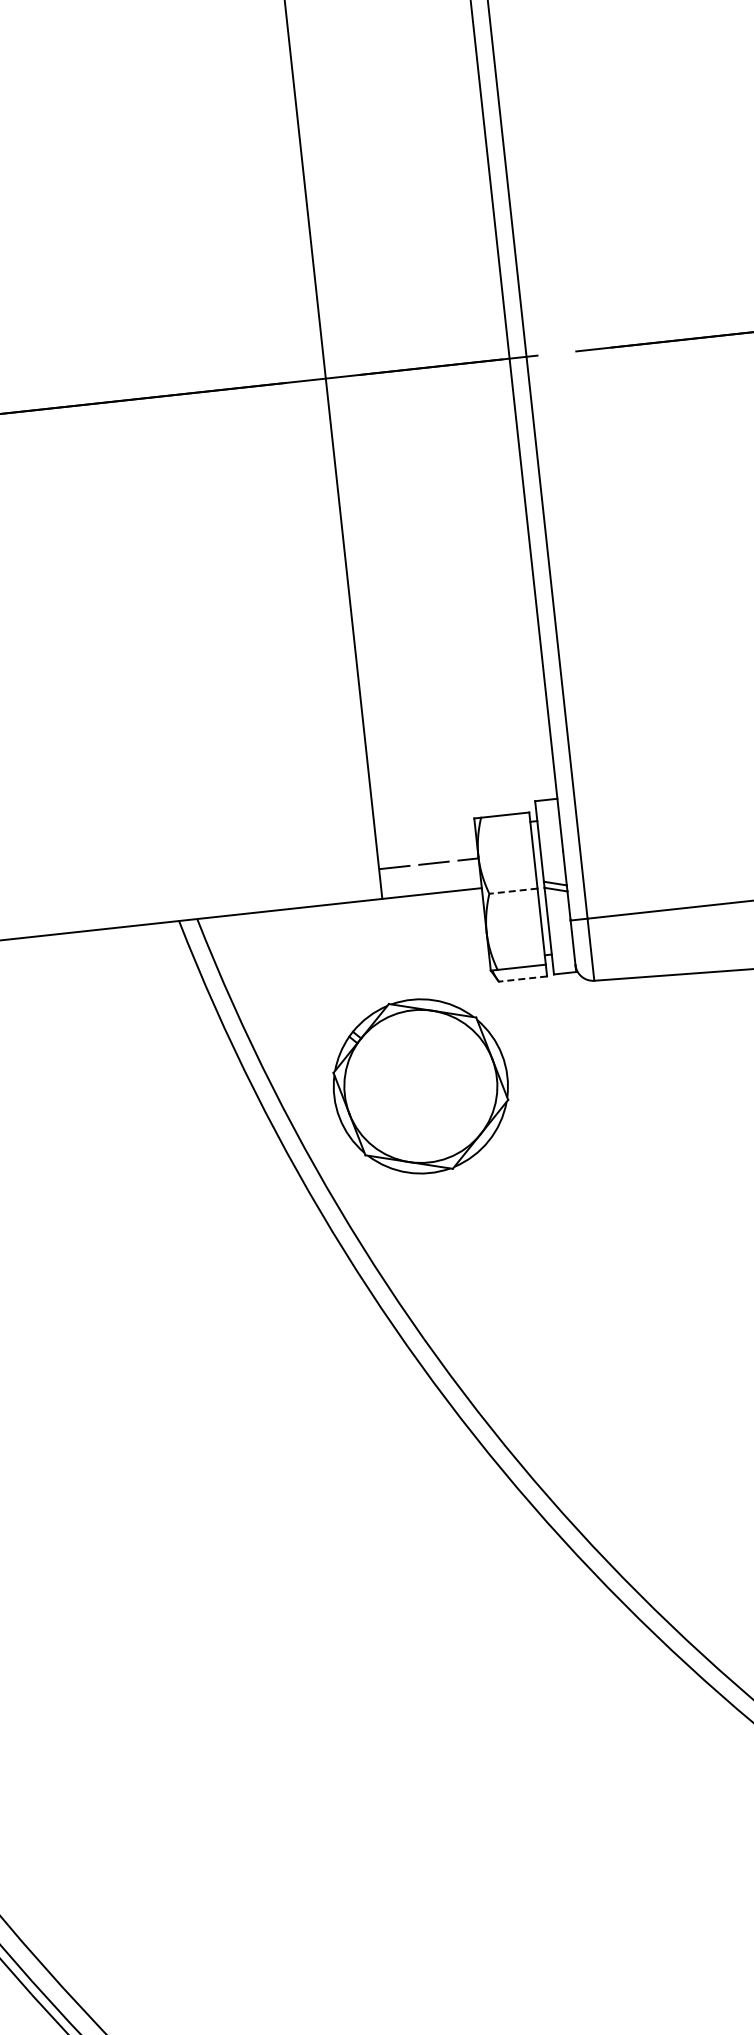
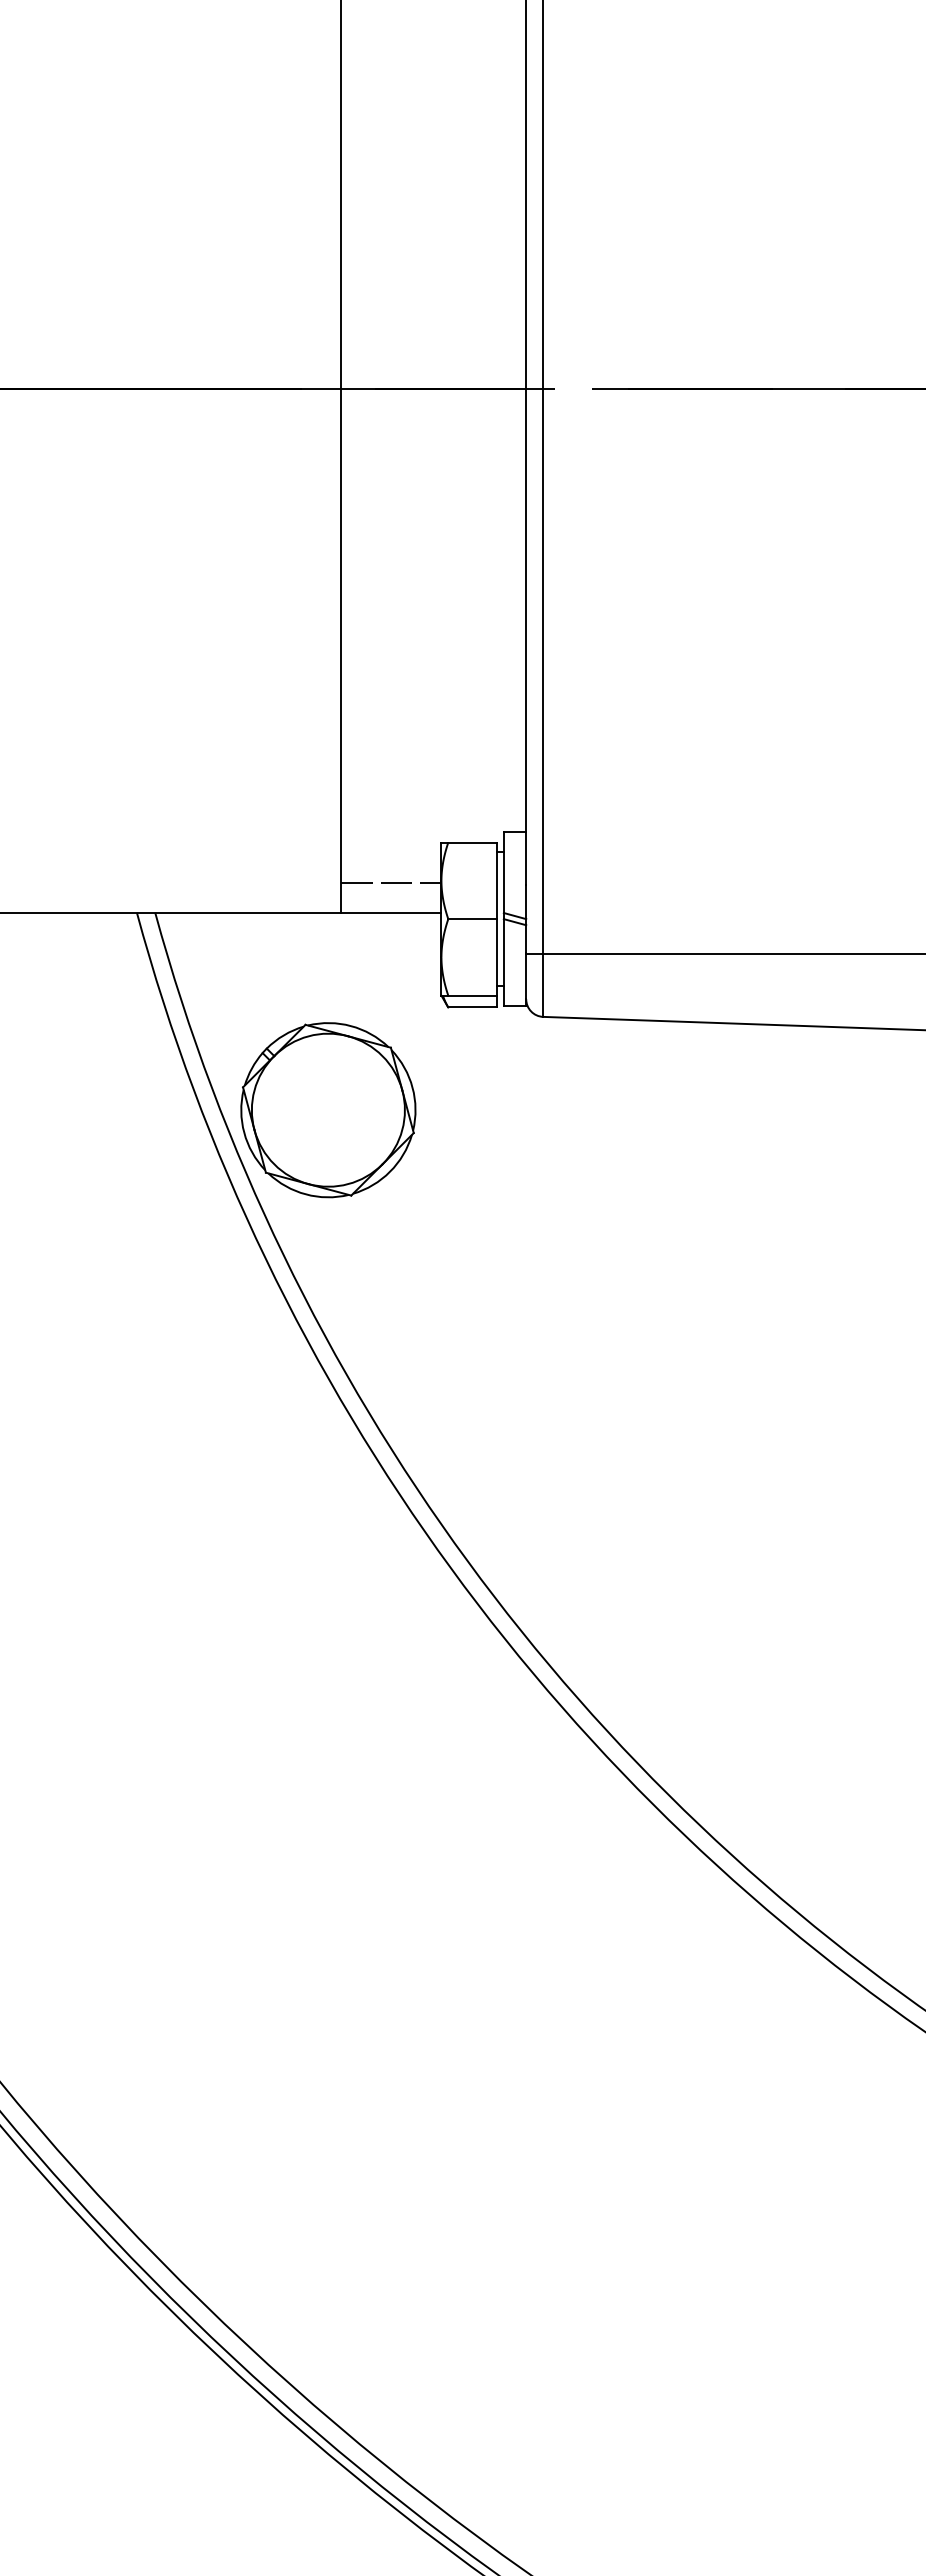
line: (513, 891) -> (472, 919), dashed -> solid
line: (522, 979) -> (472, 1007), dashed -> solid
part: (420, 1086) -> (328, 1110), moved

